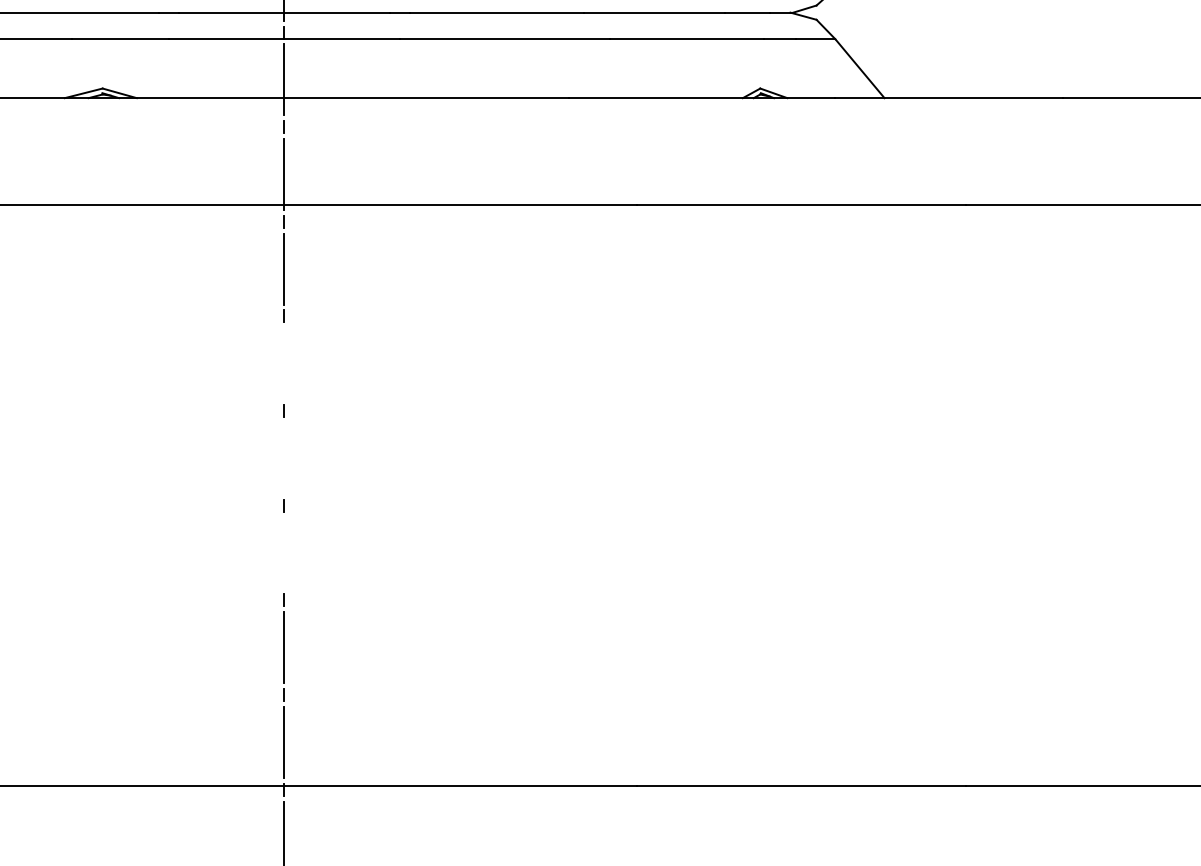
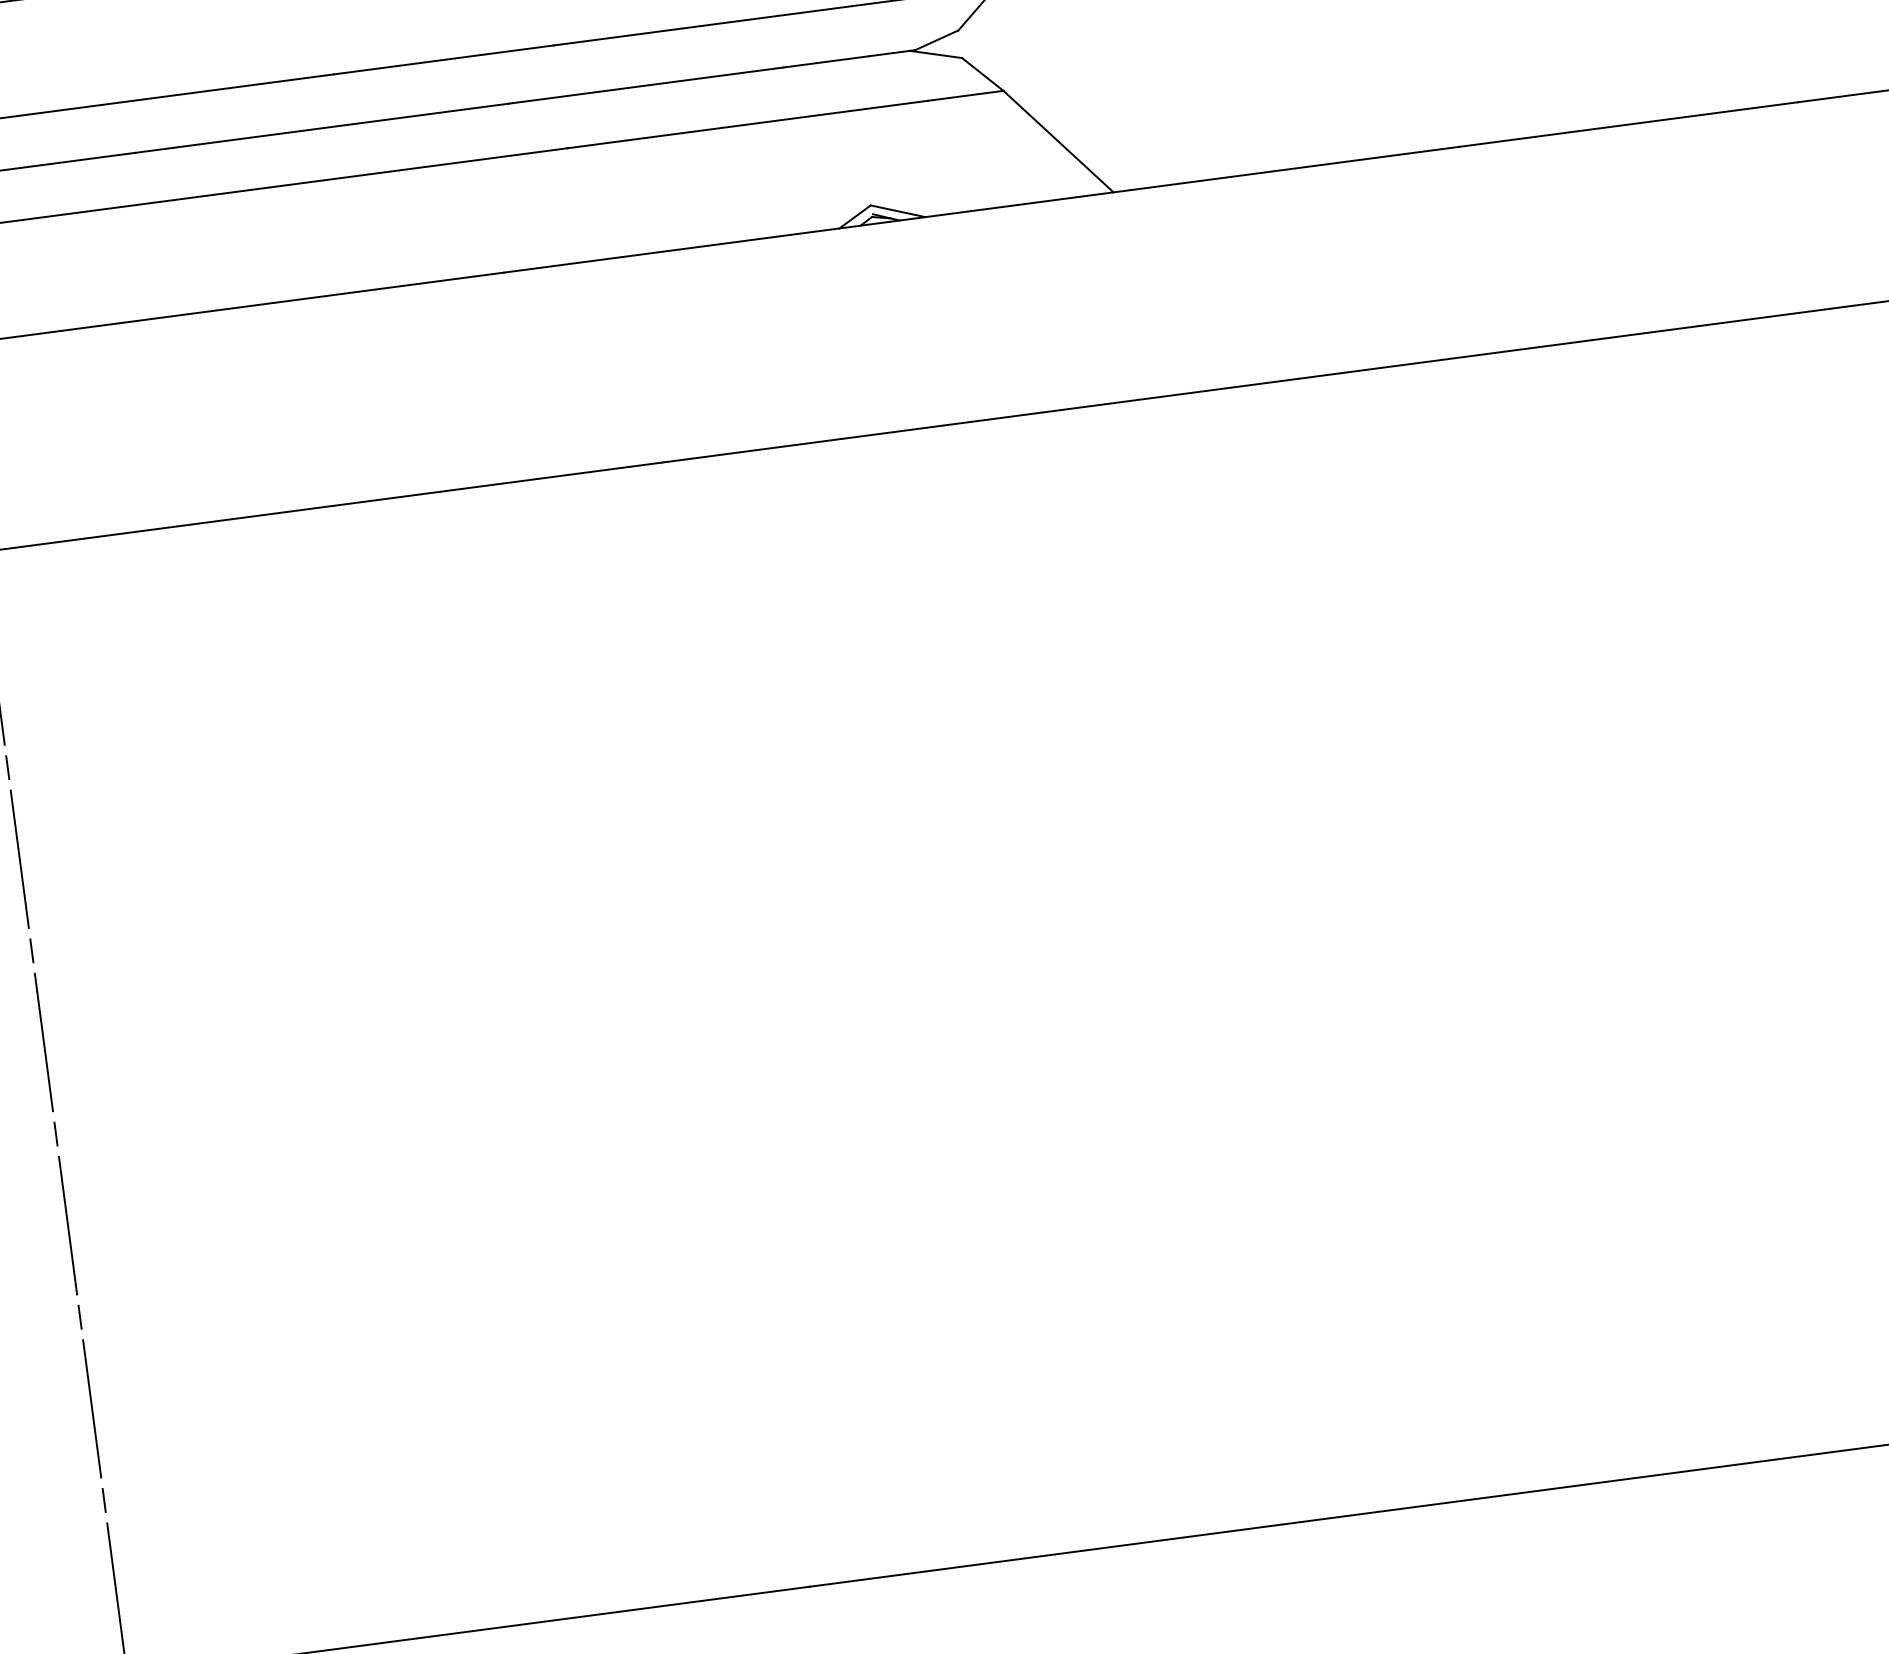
line: (284, 363) -> (19, 858), added
line: (284, 457) -> (43, 1040), added
line: (284, 552) -> (68, 1224), added

